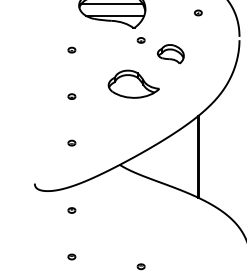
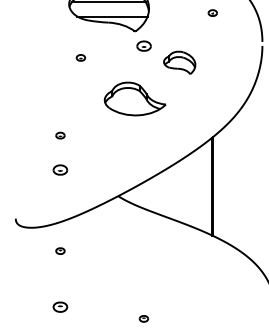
part: (140, 40) -> (143, 46), size x1.6
part: (71, 49) -> (80, 57), moved
part: (71, 96) -> (59, 135), moved
part: (71, 142) -> (59, 169), size x1.6
part: (71, 256) -> (59, 306), size x1.6

